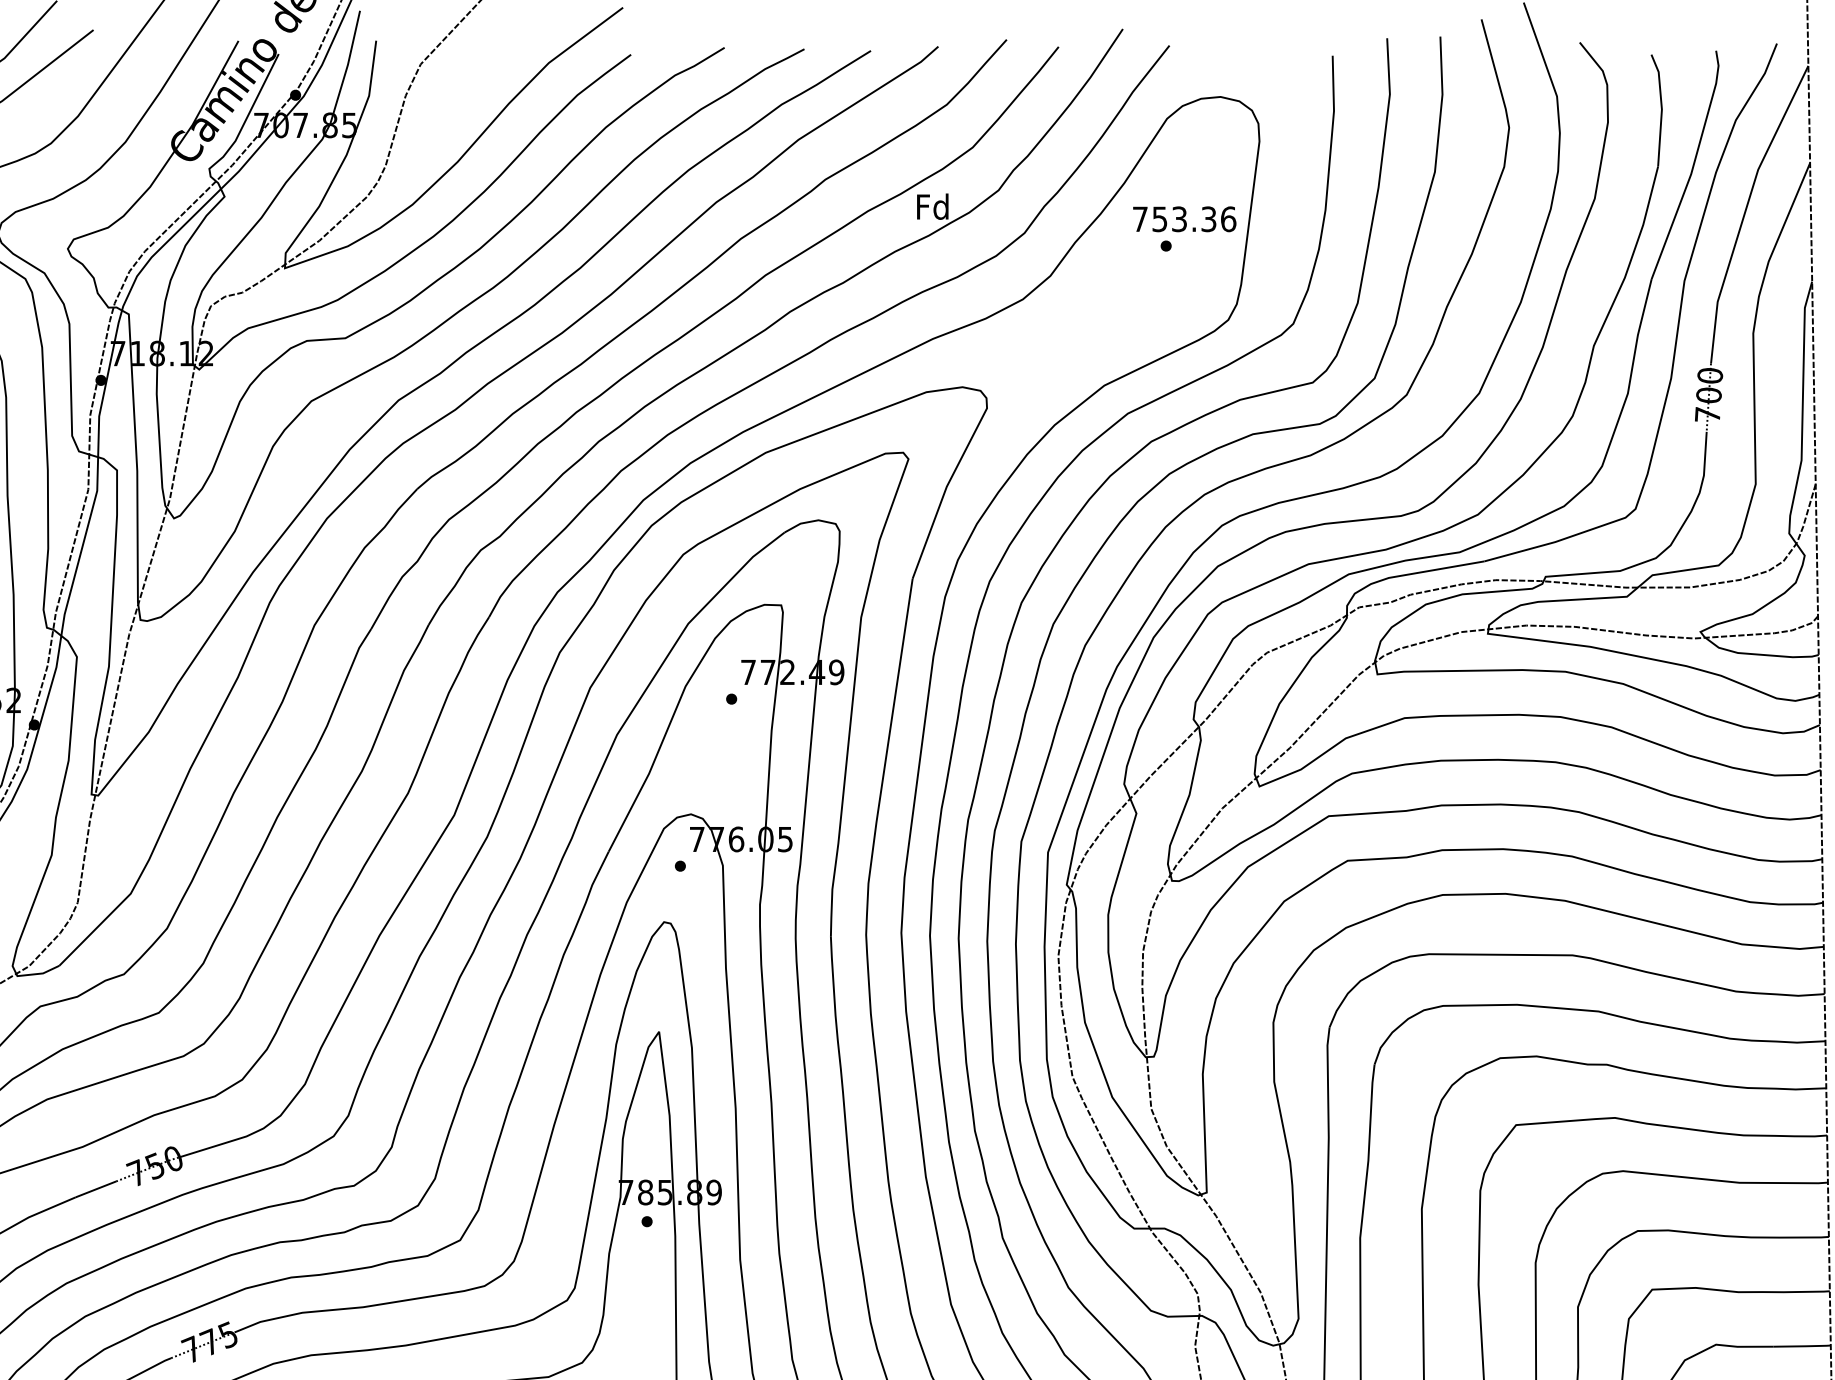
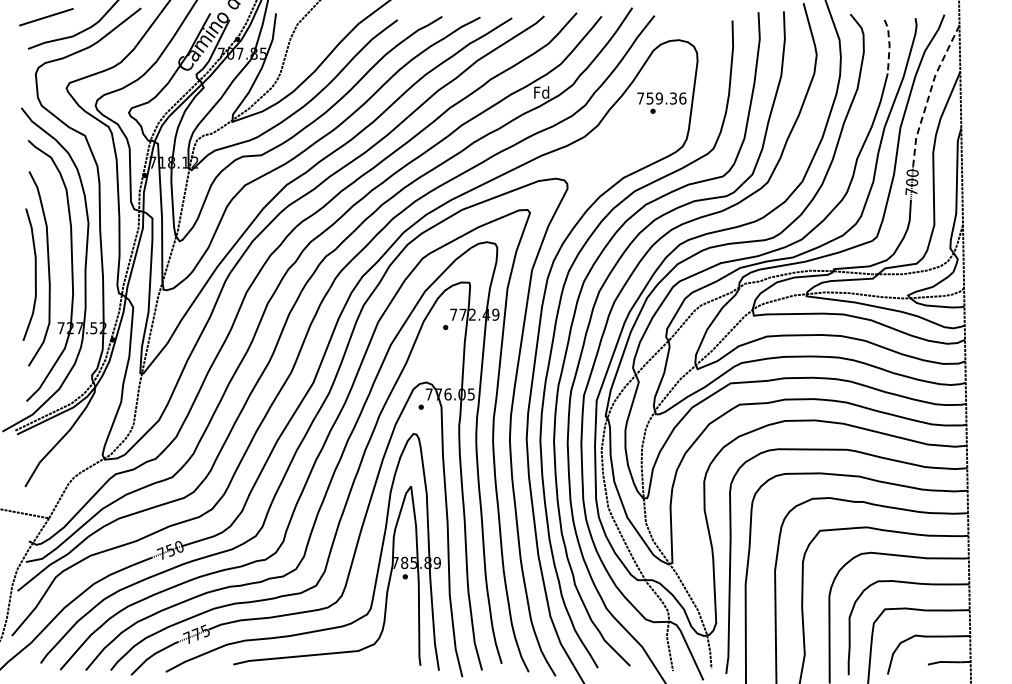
line: (1661, 110) -> (889, 46), solid -> dashed
line: (1745, 210) -> (929, 94), solid -> dashed
text: (1179, 219) -> (659, 98), 753.36 -> 759.36

